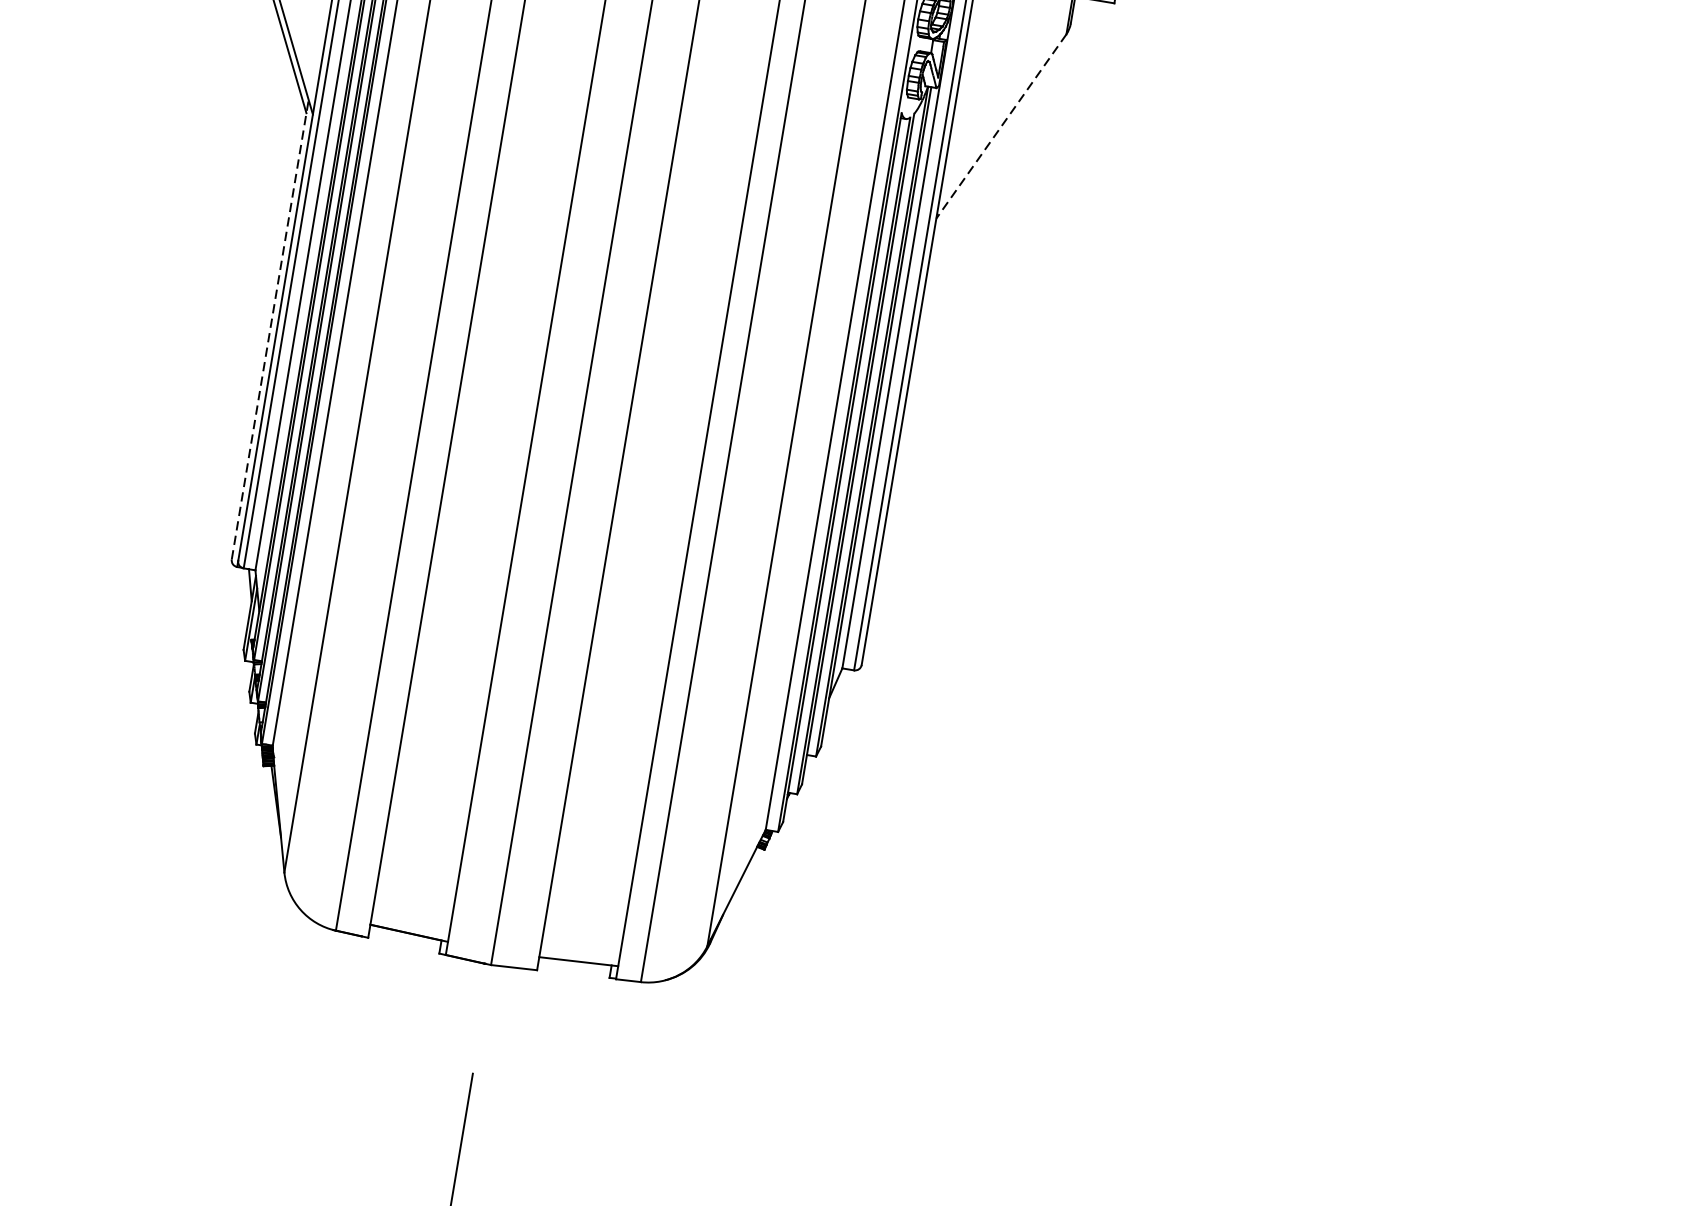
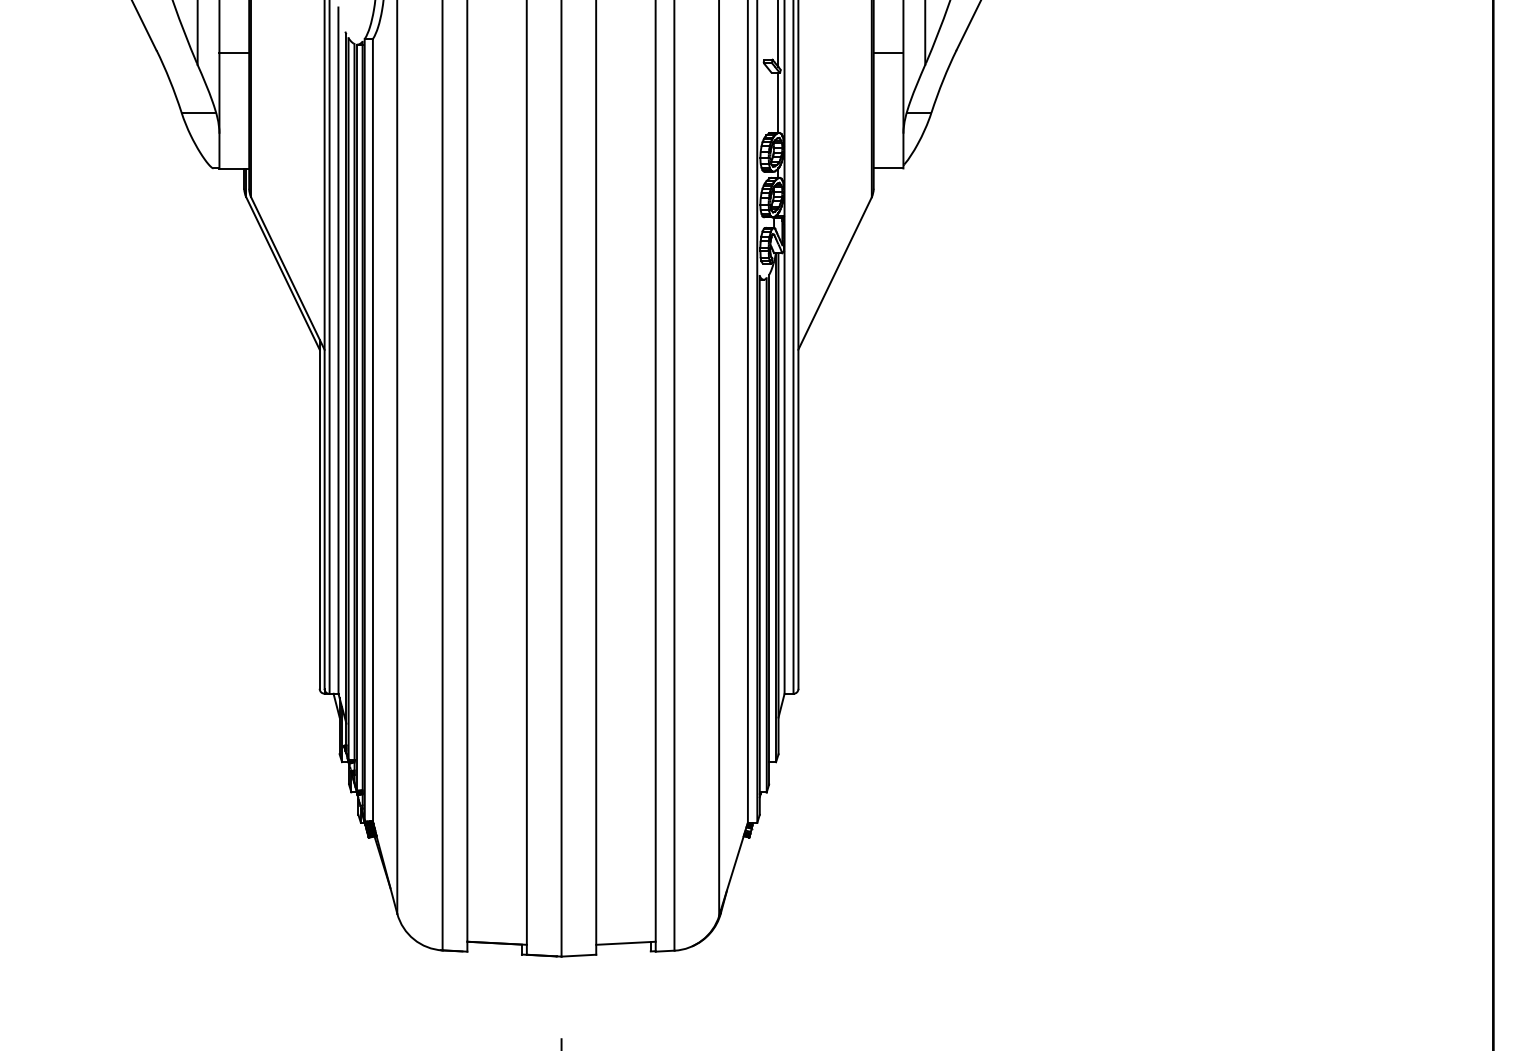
line: (1001, 126) -> (835, 273), dashed -> solid
line: (269, 330) -> (319, 514), dashed -> solid

